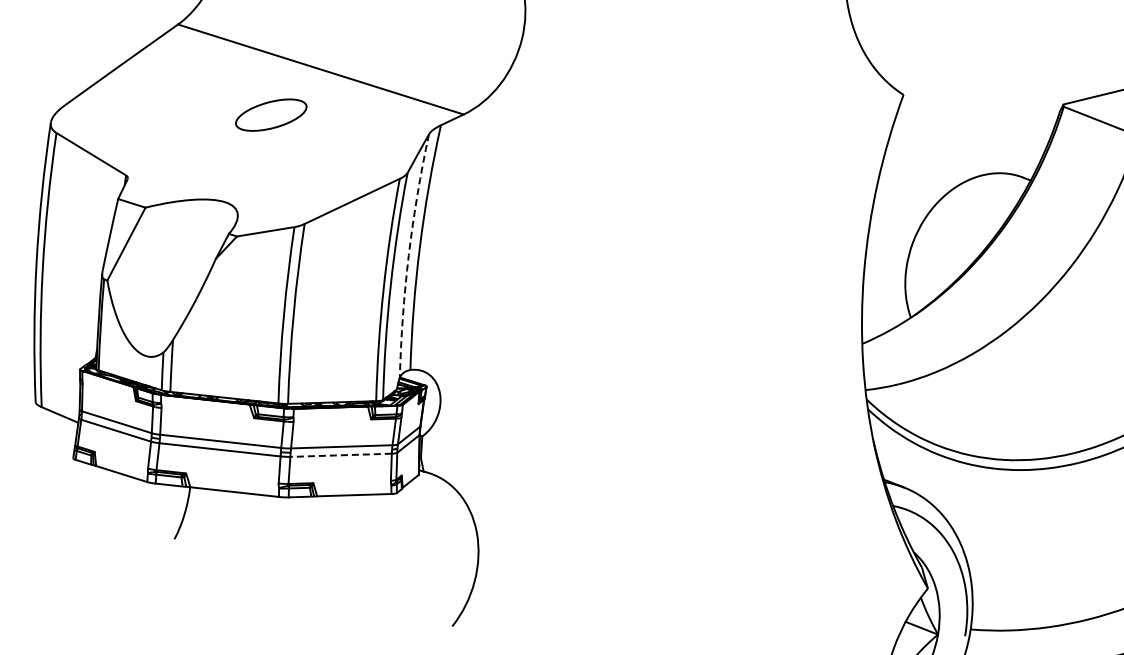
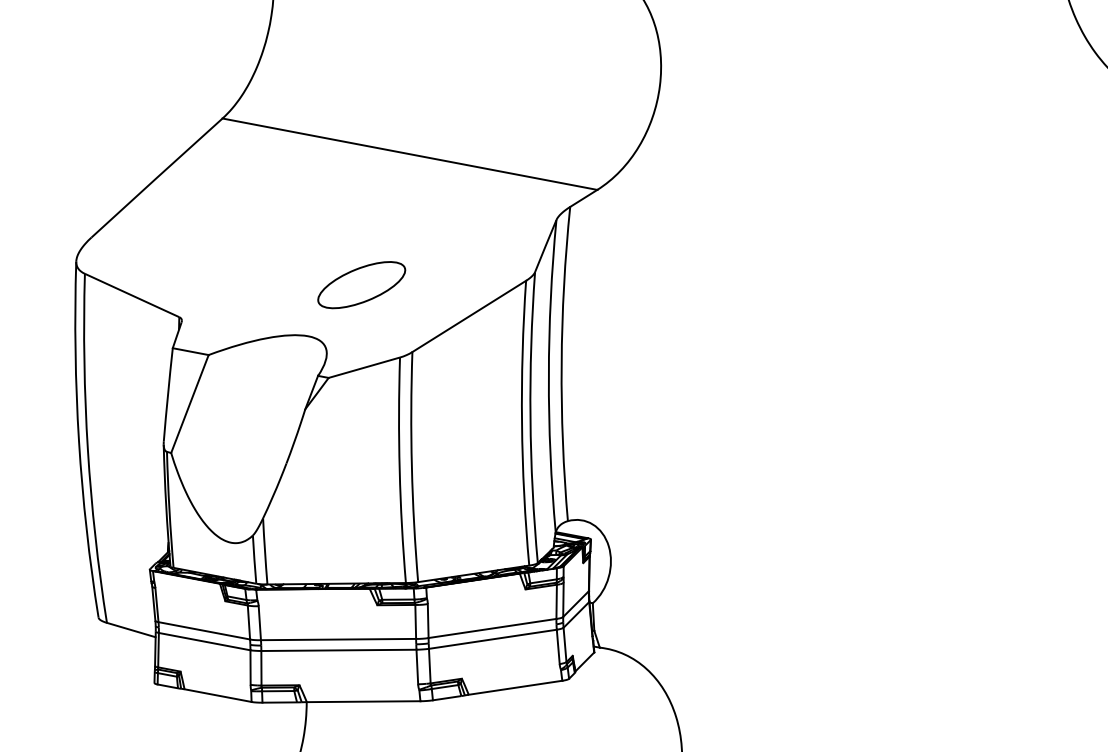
part: (271, 114) -> (361, 284), moved
arc: (408, 255) -> (548, 376), dashed -> solid
line: (341, 455) -> (493, 639), dashed -> solid

